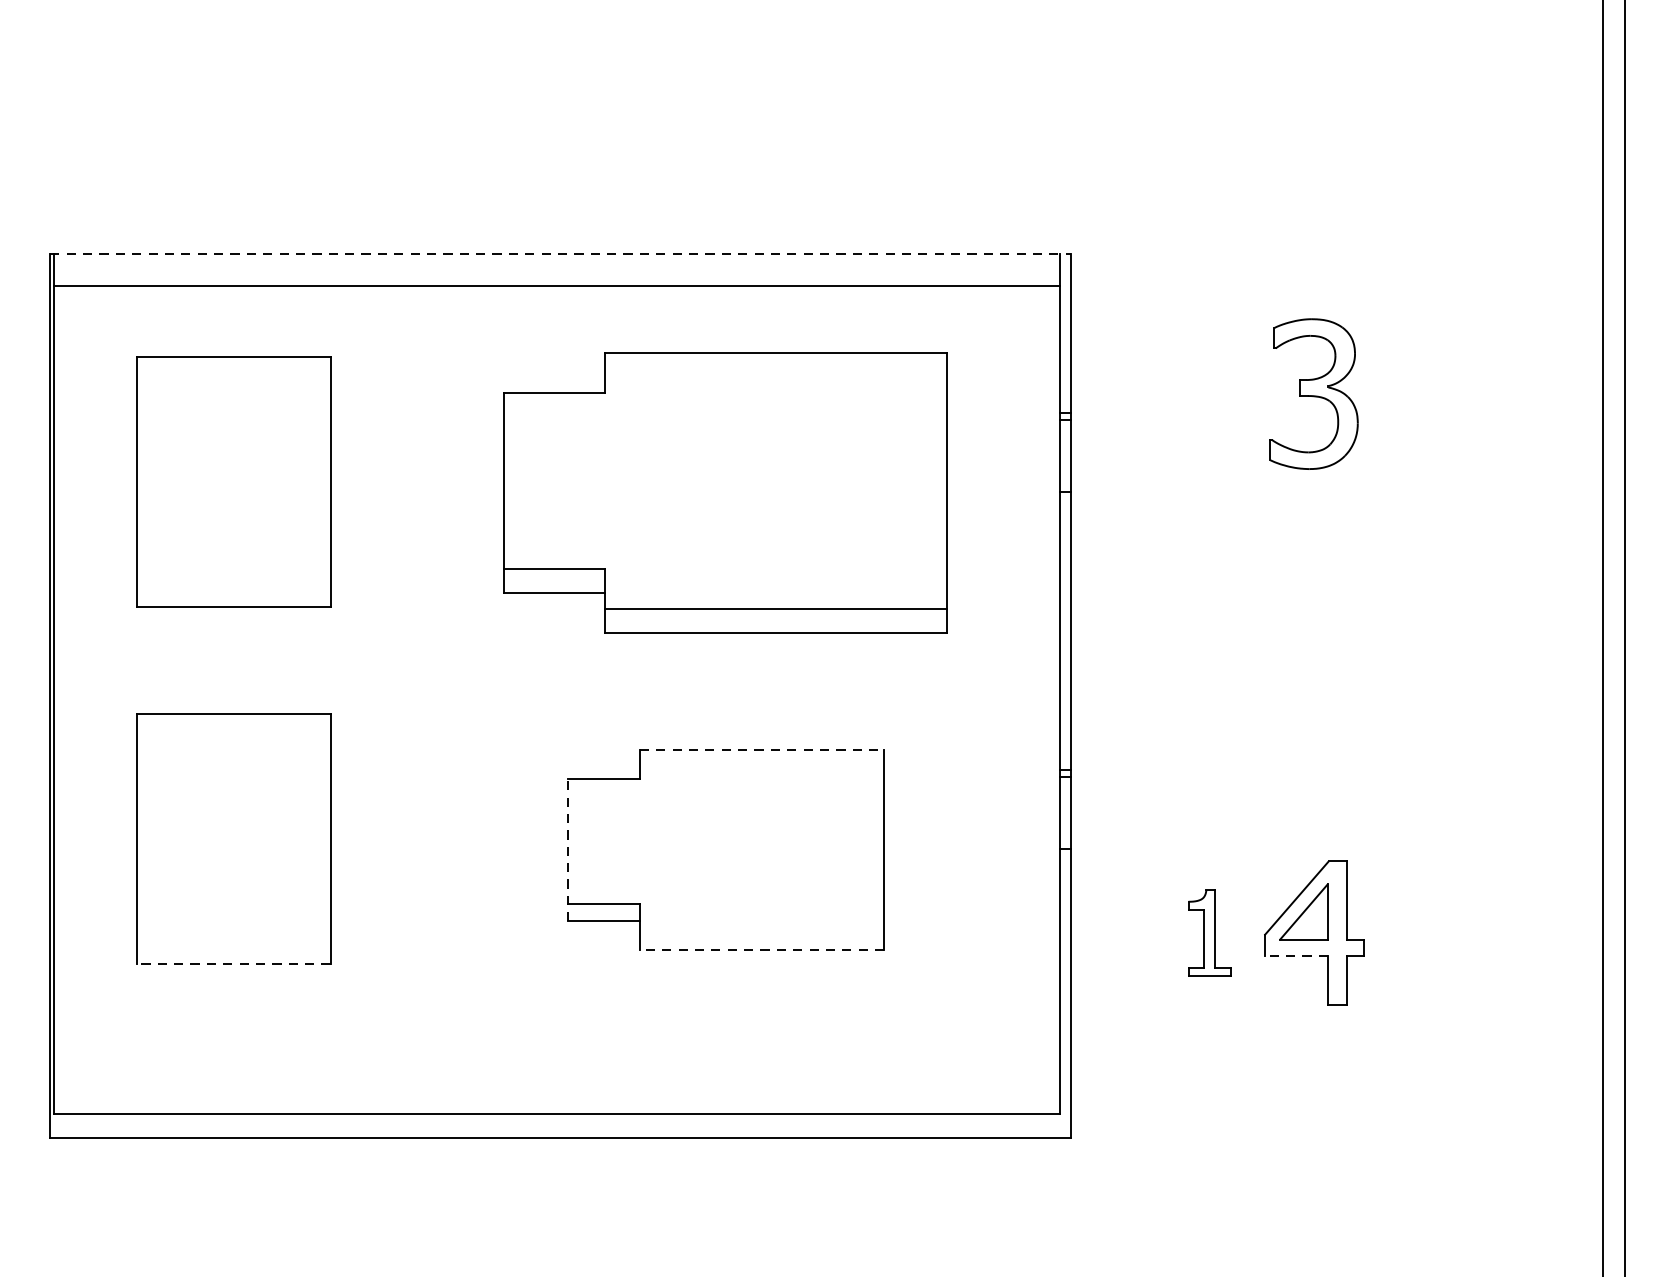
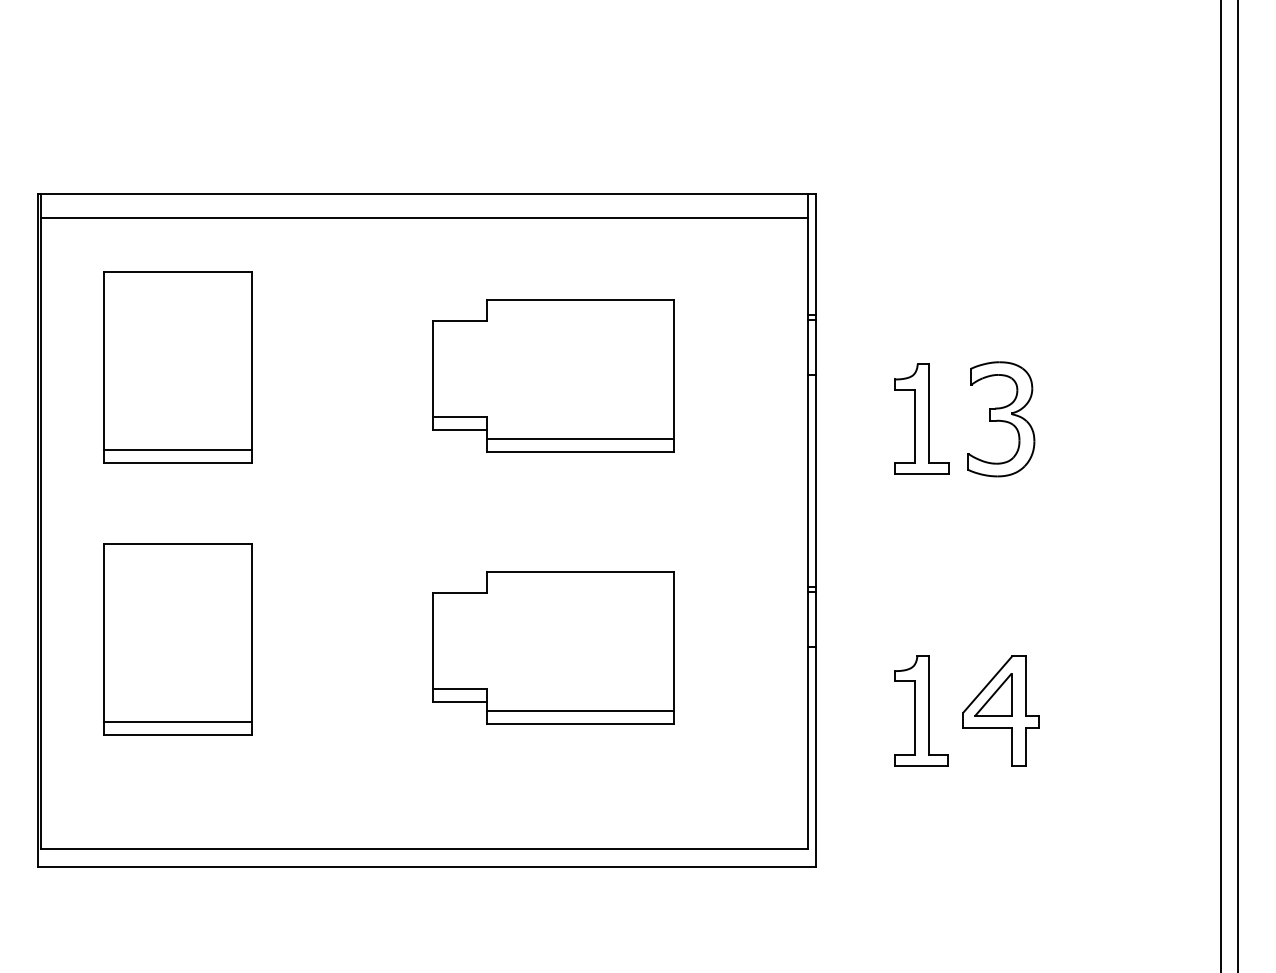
line: (561, 253) -> (427, 193), dashed -> solid
part: (1314, 394) -> (1001, 419), moved
part: (726, 492) -> (553, 375), size x0.71
part: (1209, 549) -> (921, 418), added
line: (233, 589) -> (177, 449), added
line: (762, 750) -> (580, 571), dashed -> solid
line: (567, 849) -> (432, 647), dashed -> solid
line: (762, 932) -> (580, 710), added
part: (1209, 932) -> (921, 710), size x1.67
line: (233, 946) -> (177, 721), added
line: (760, 949) -> (579, 723), dashed -> solid
line: (1296, 956) -> (987, 728), dashed -> solid
line: (233, 964) -> (177, 734), dashed -> solid

